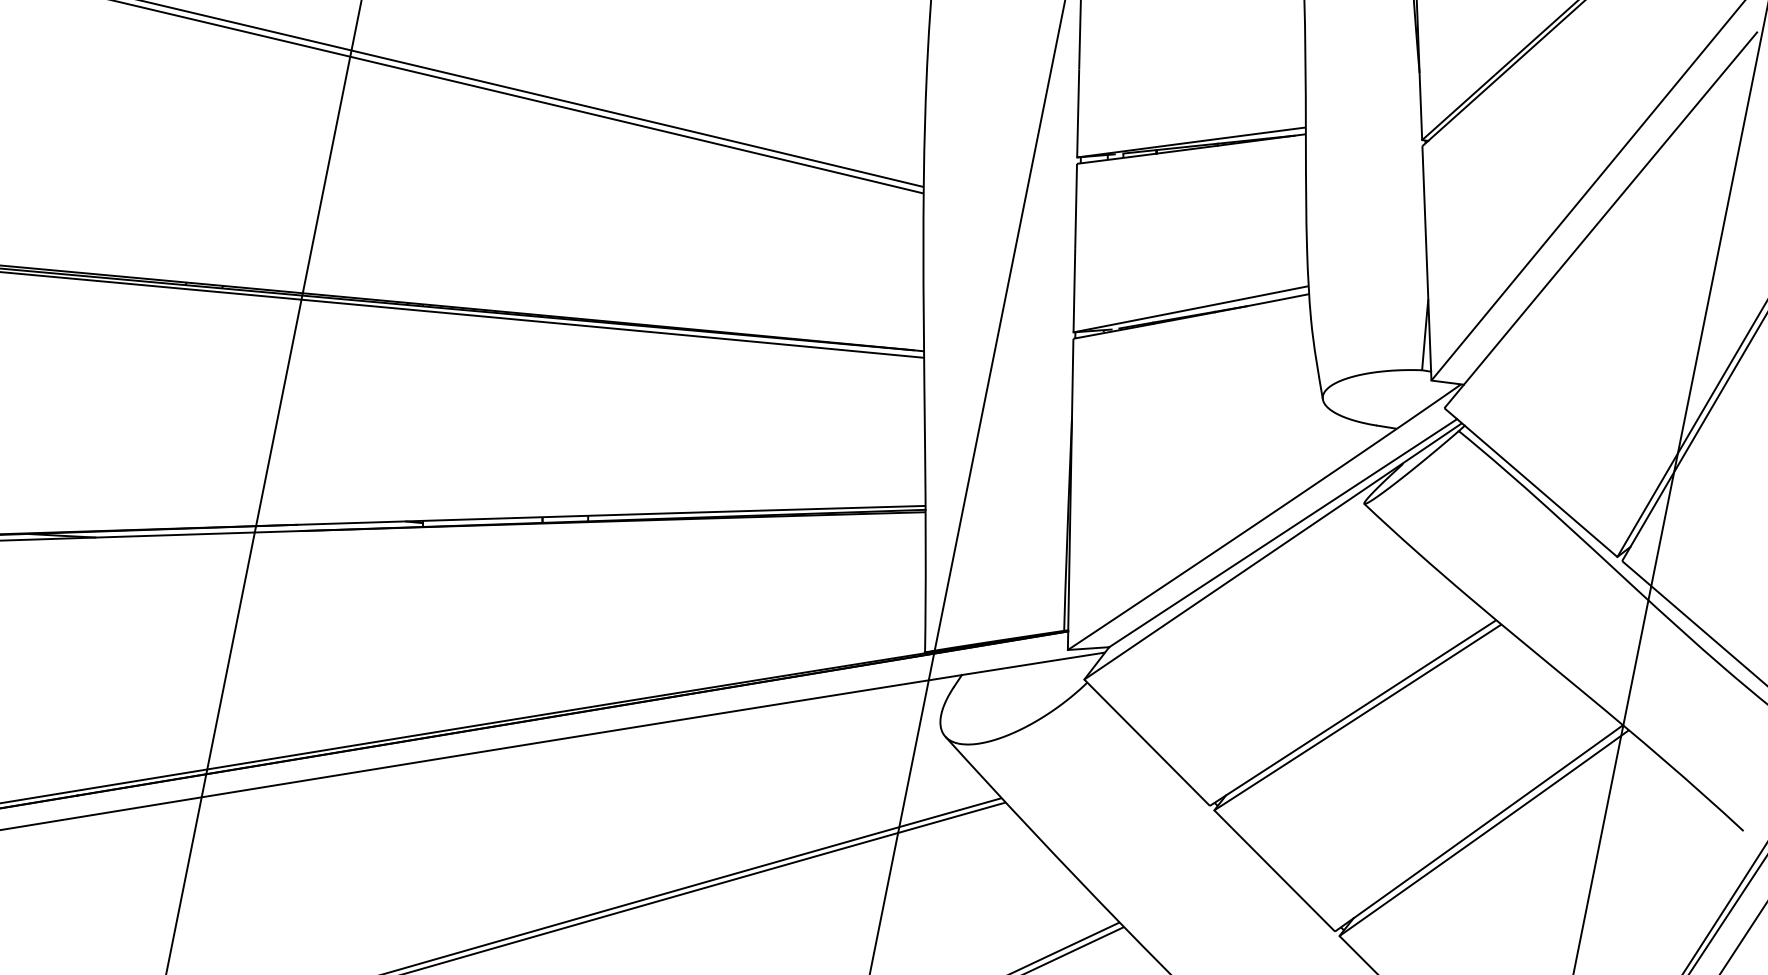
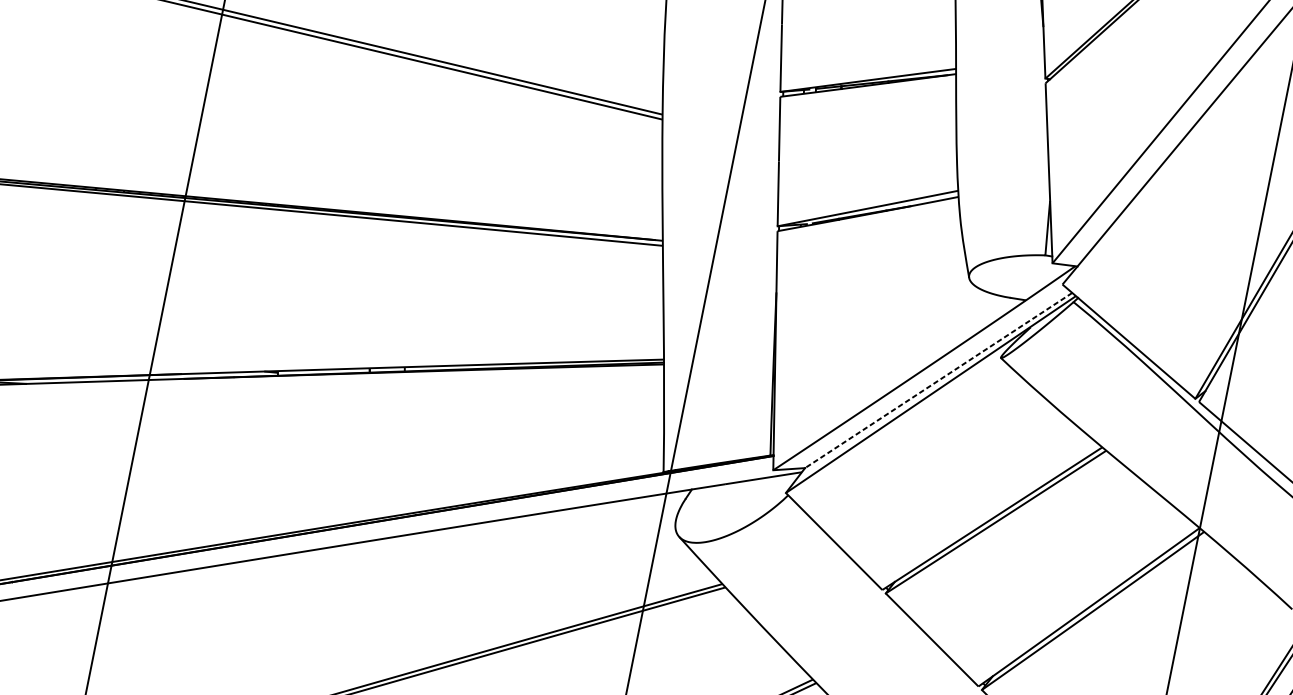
line: (1283, 533) -> (938, 380), solid -> dashed

